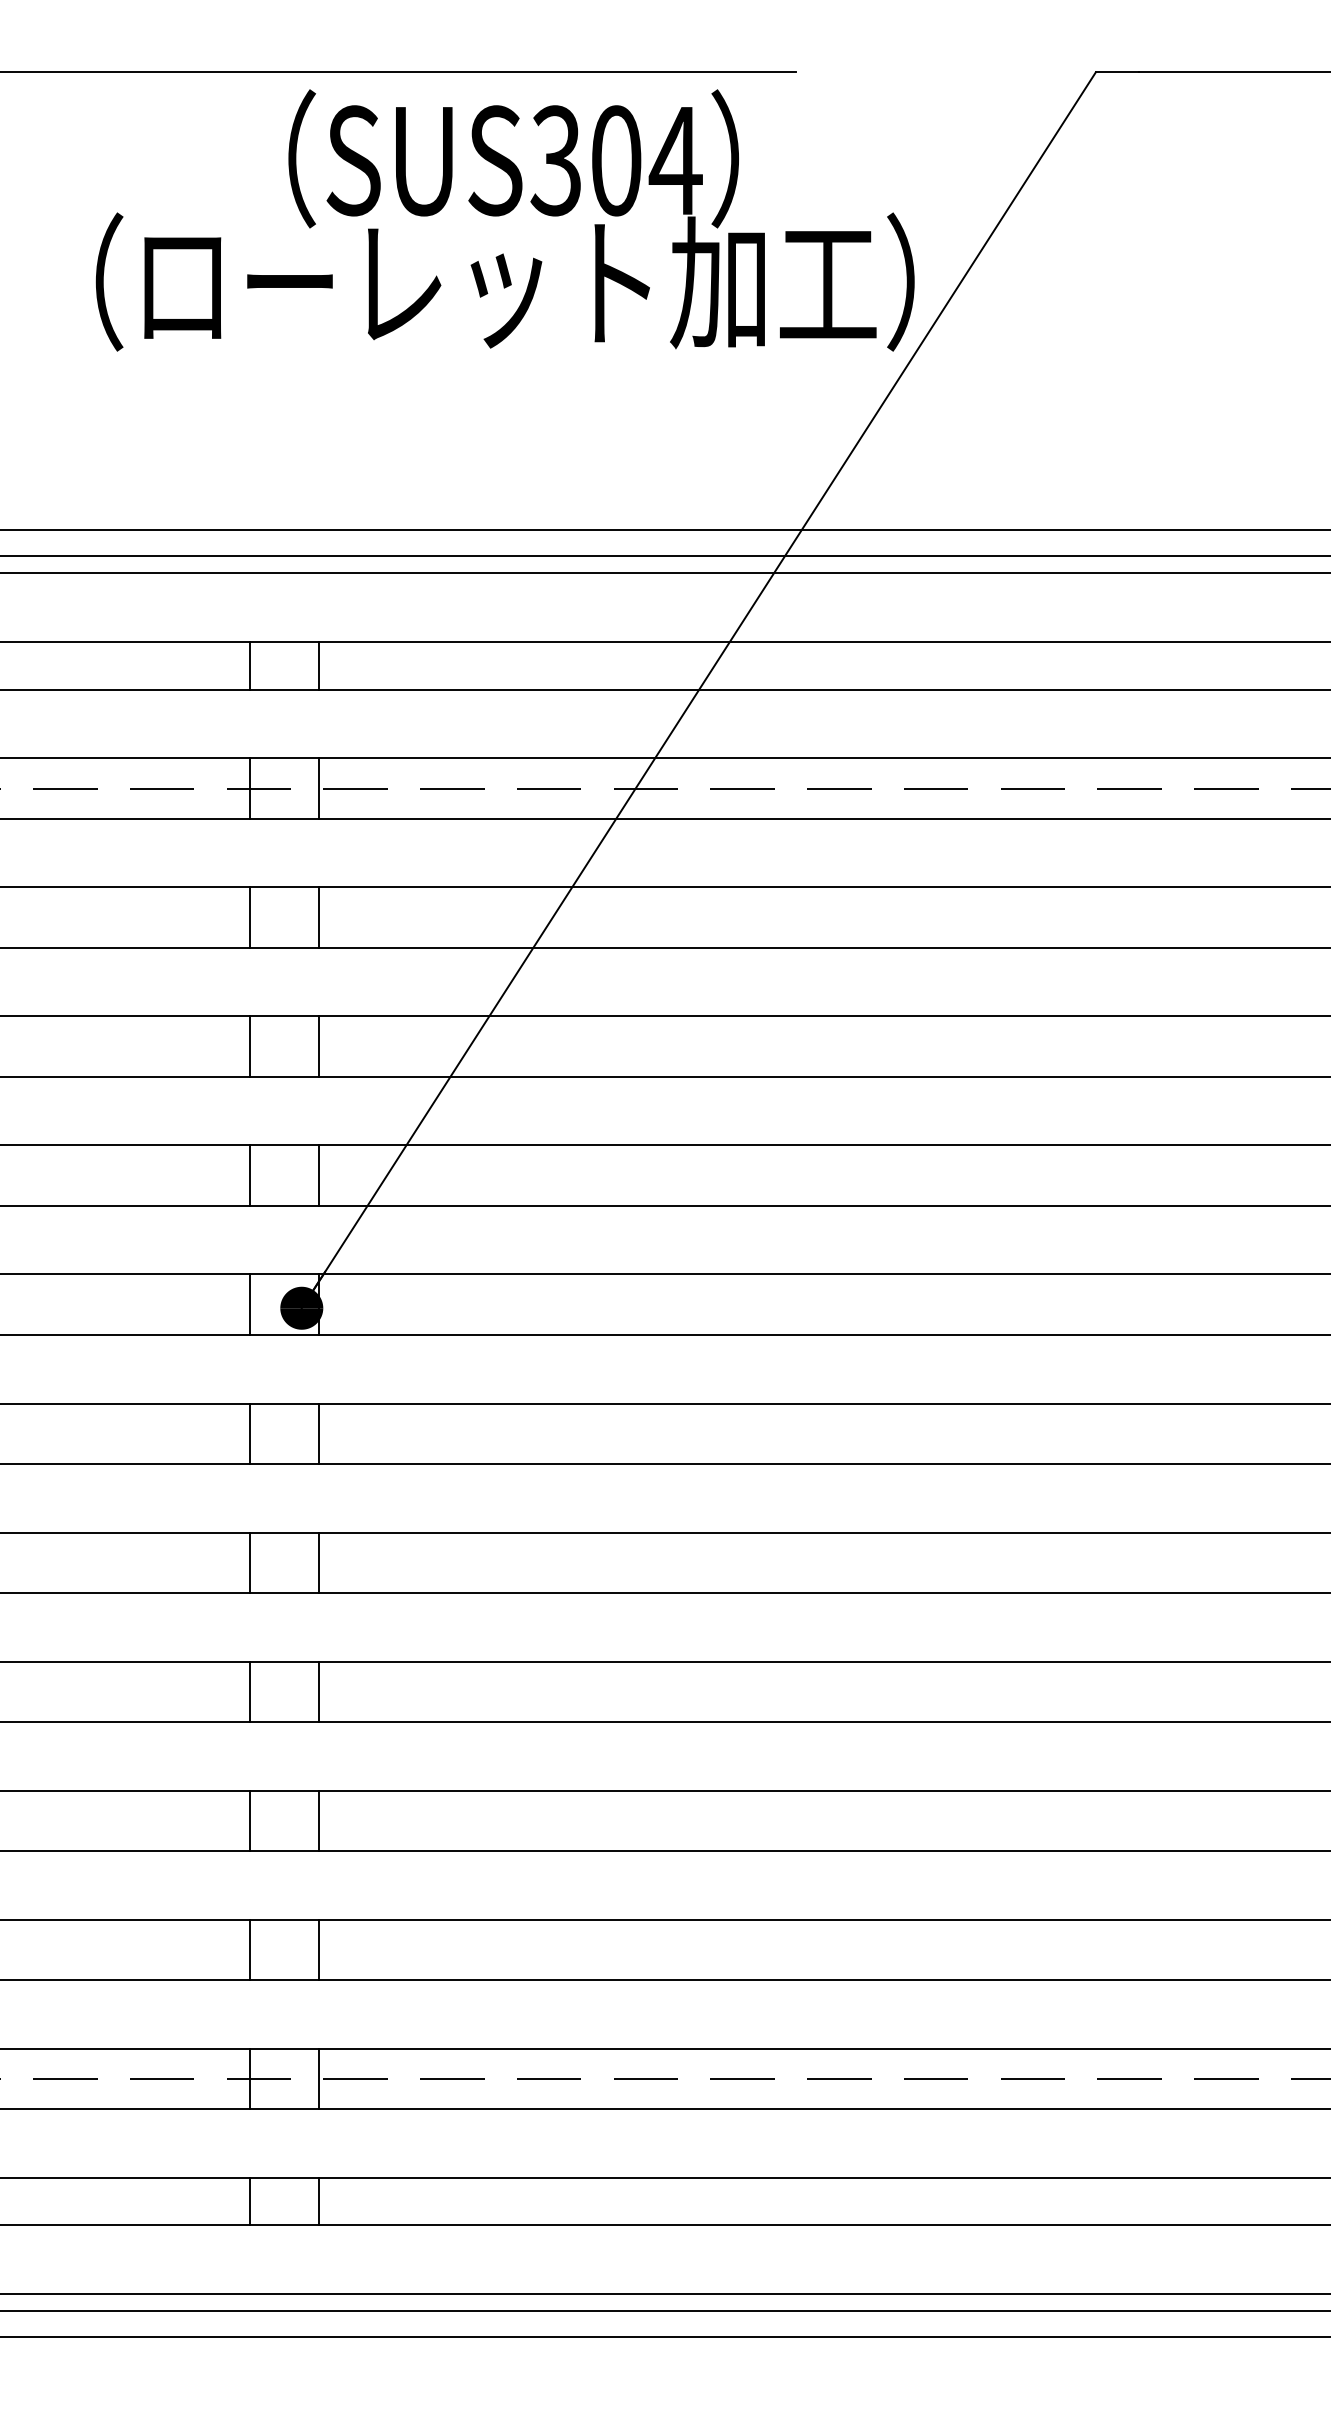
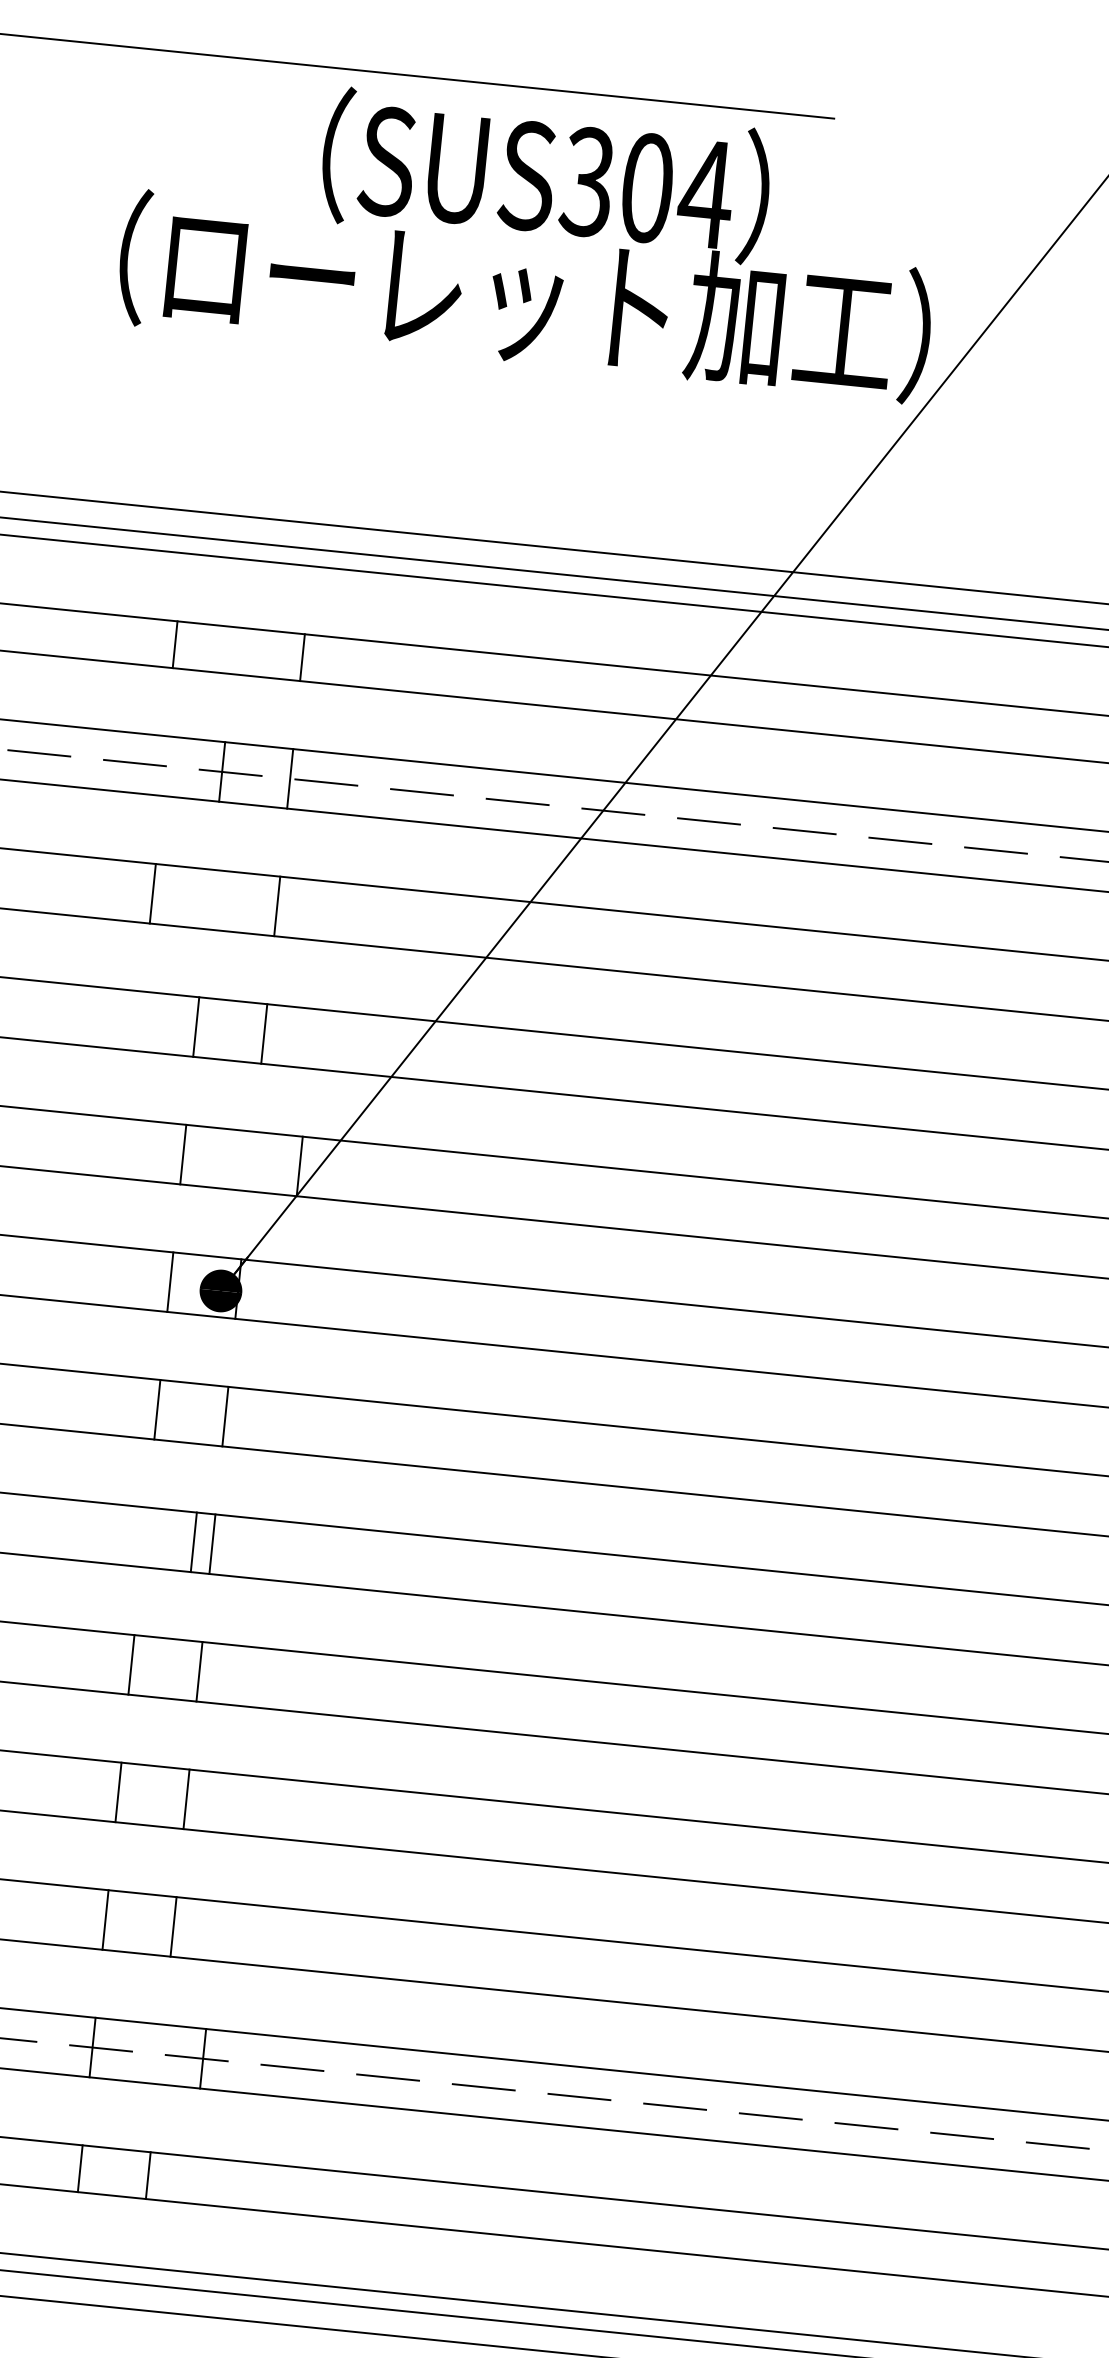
line: (250, 665) -> (175, 644), moved
line: (250, 917) -> (153, 893), moved
line: (318, 1175) -> (299, 1166), moved
line: (250, 1562) -> (194, 1542), moved
line: (318, 2078) -> (202, 2058), moved

